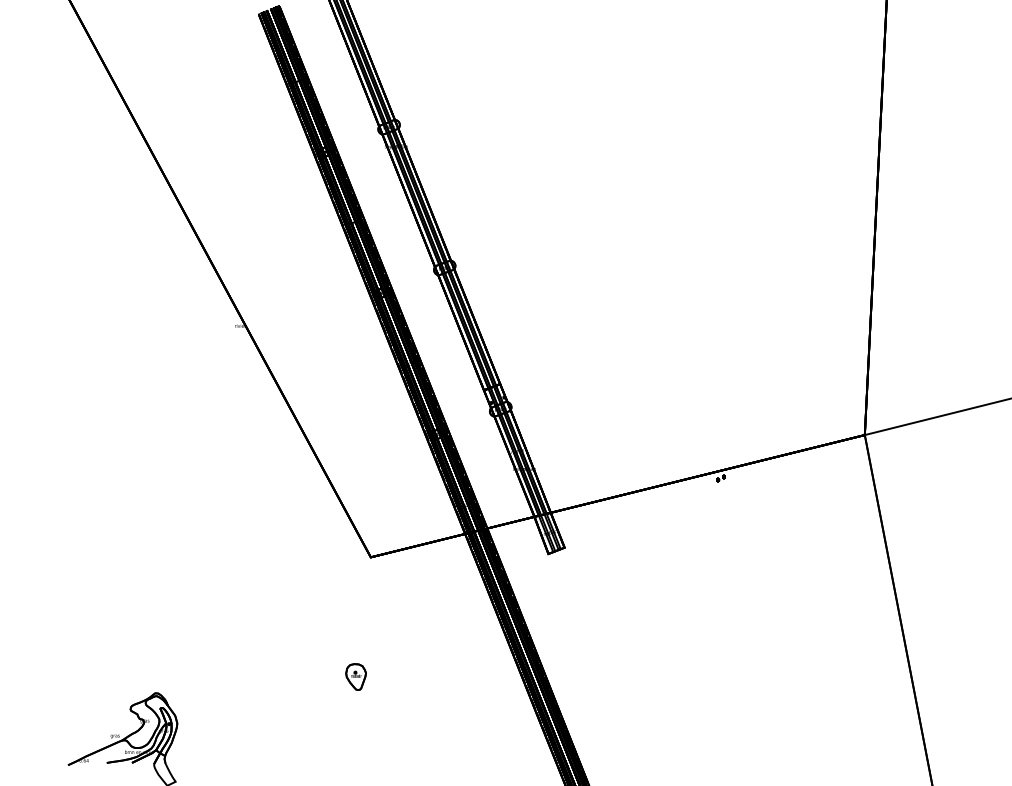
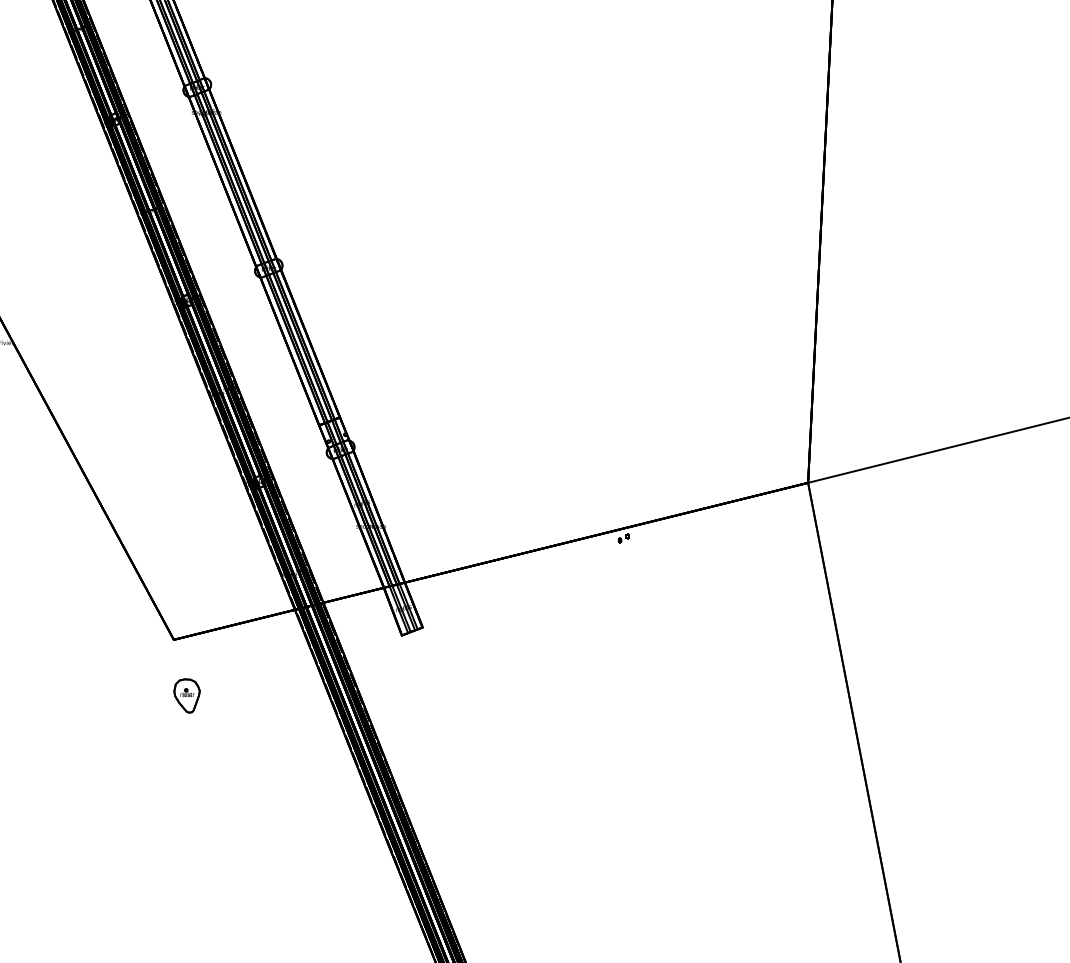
part: (355, 676) -> (186, 695), moved

